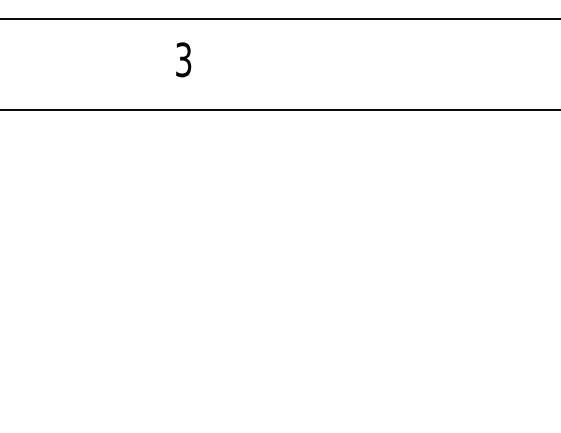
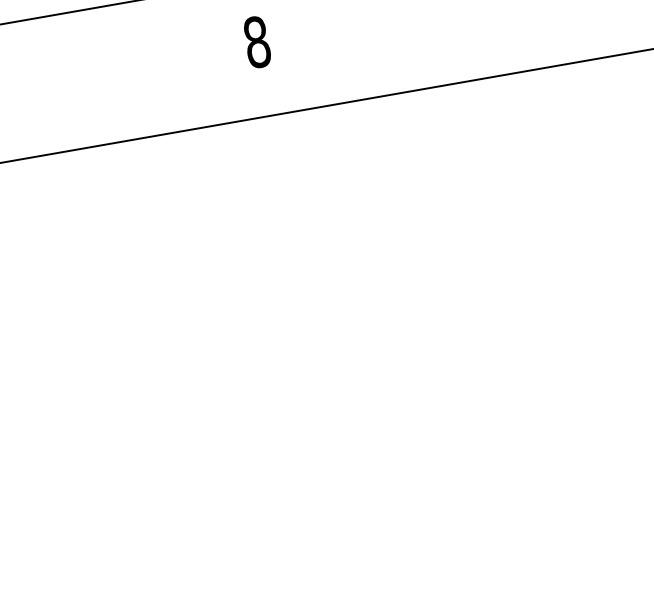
text: (183, 59) -> (256, 41), 3 -> 8

